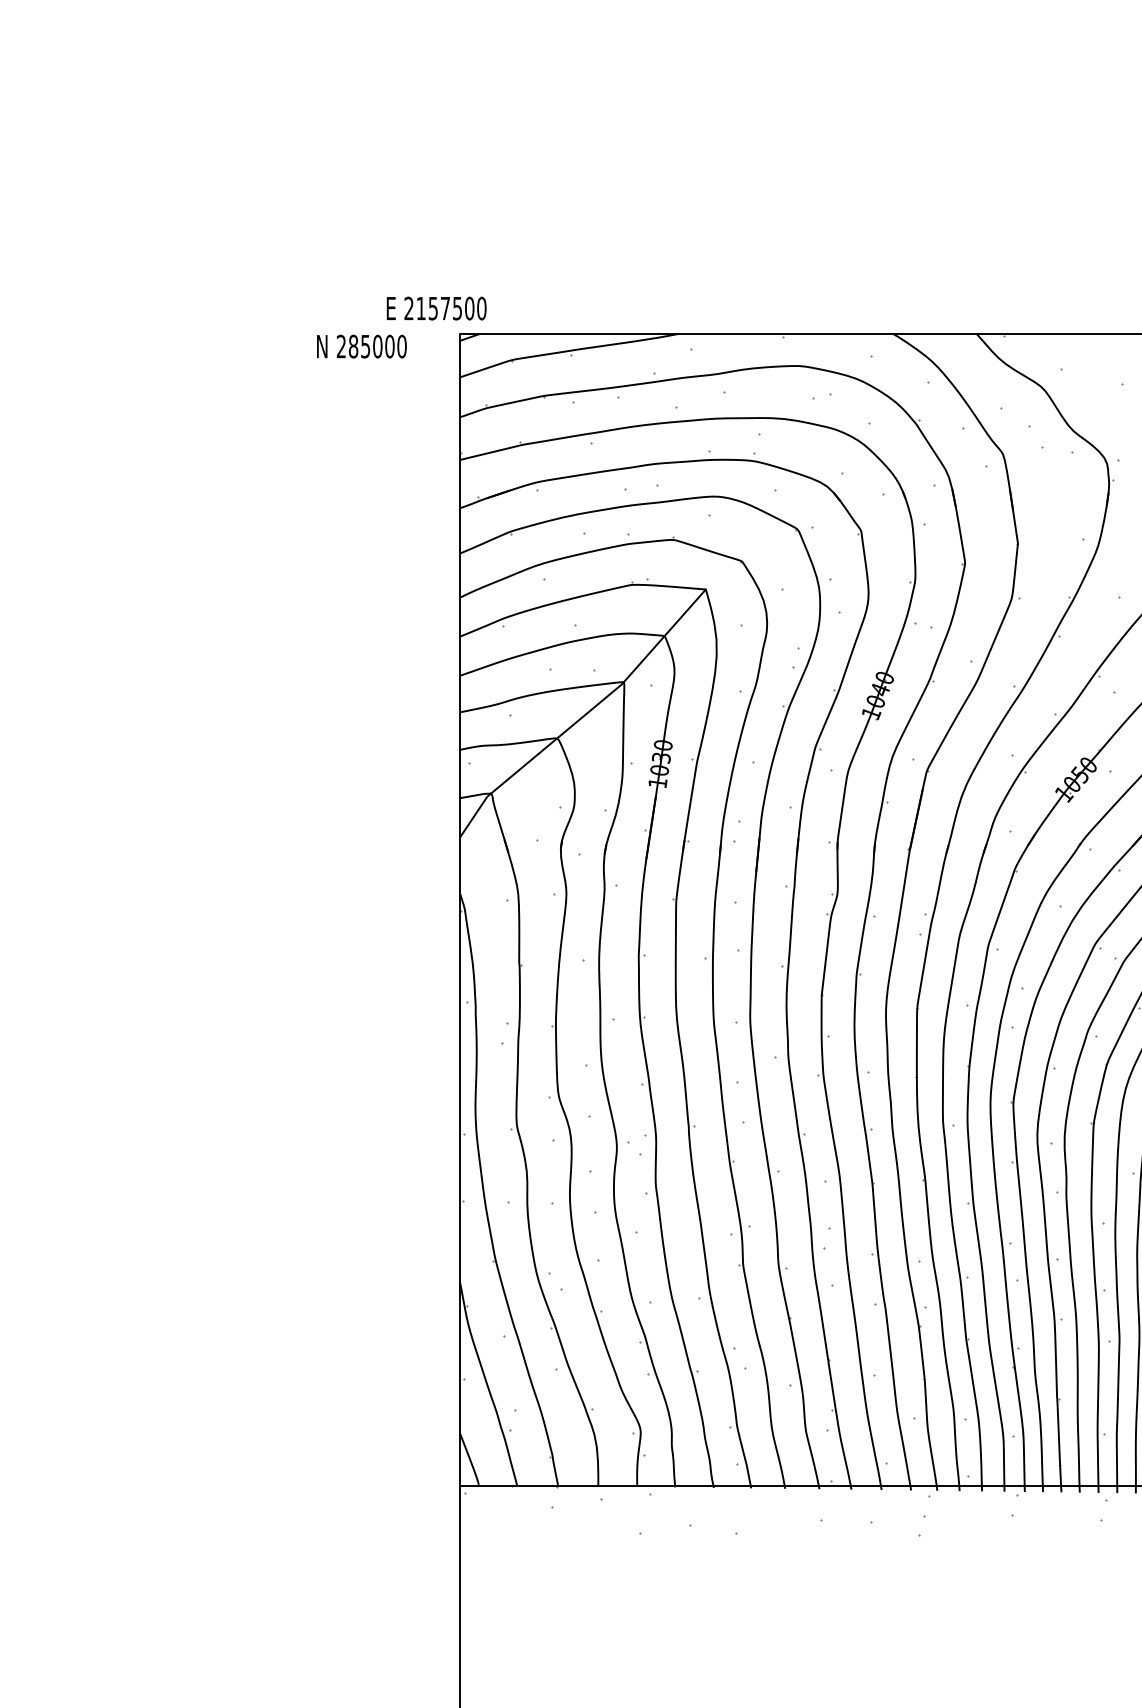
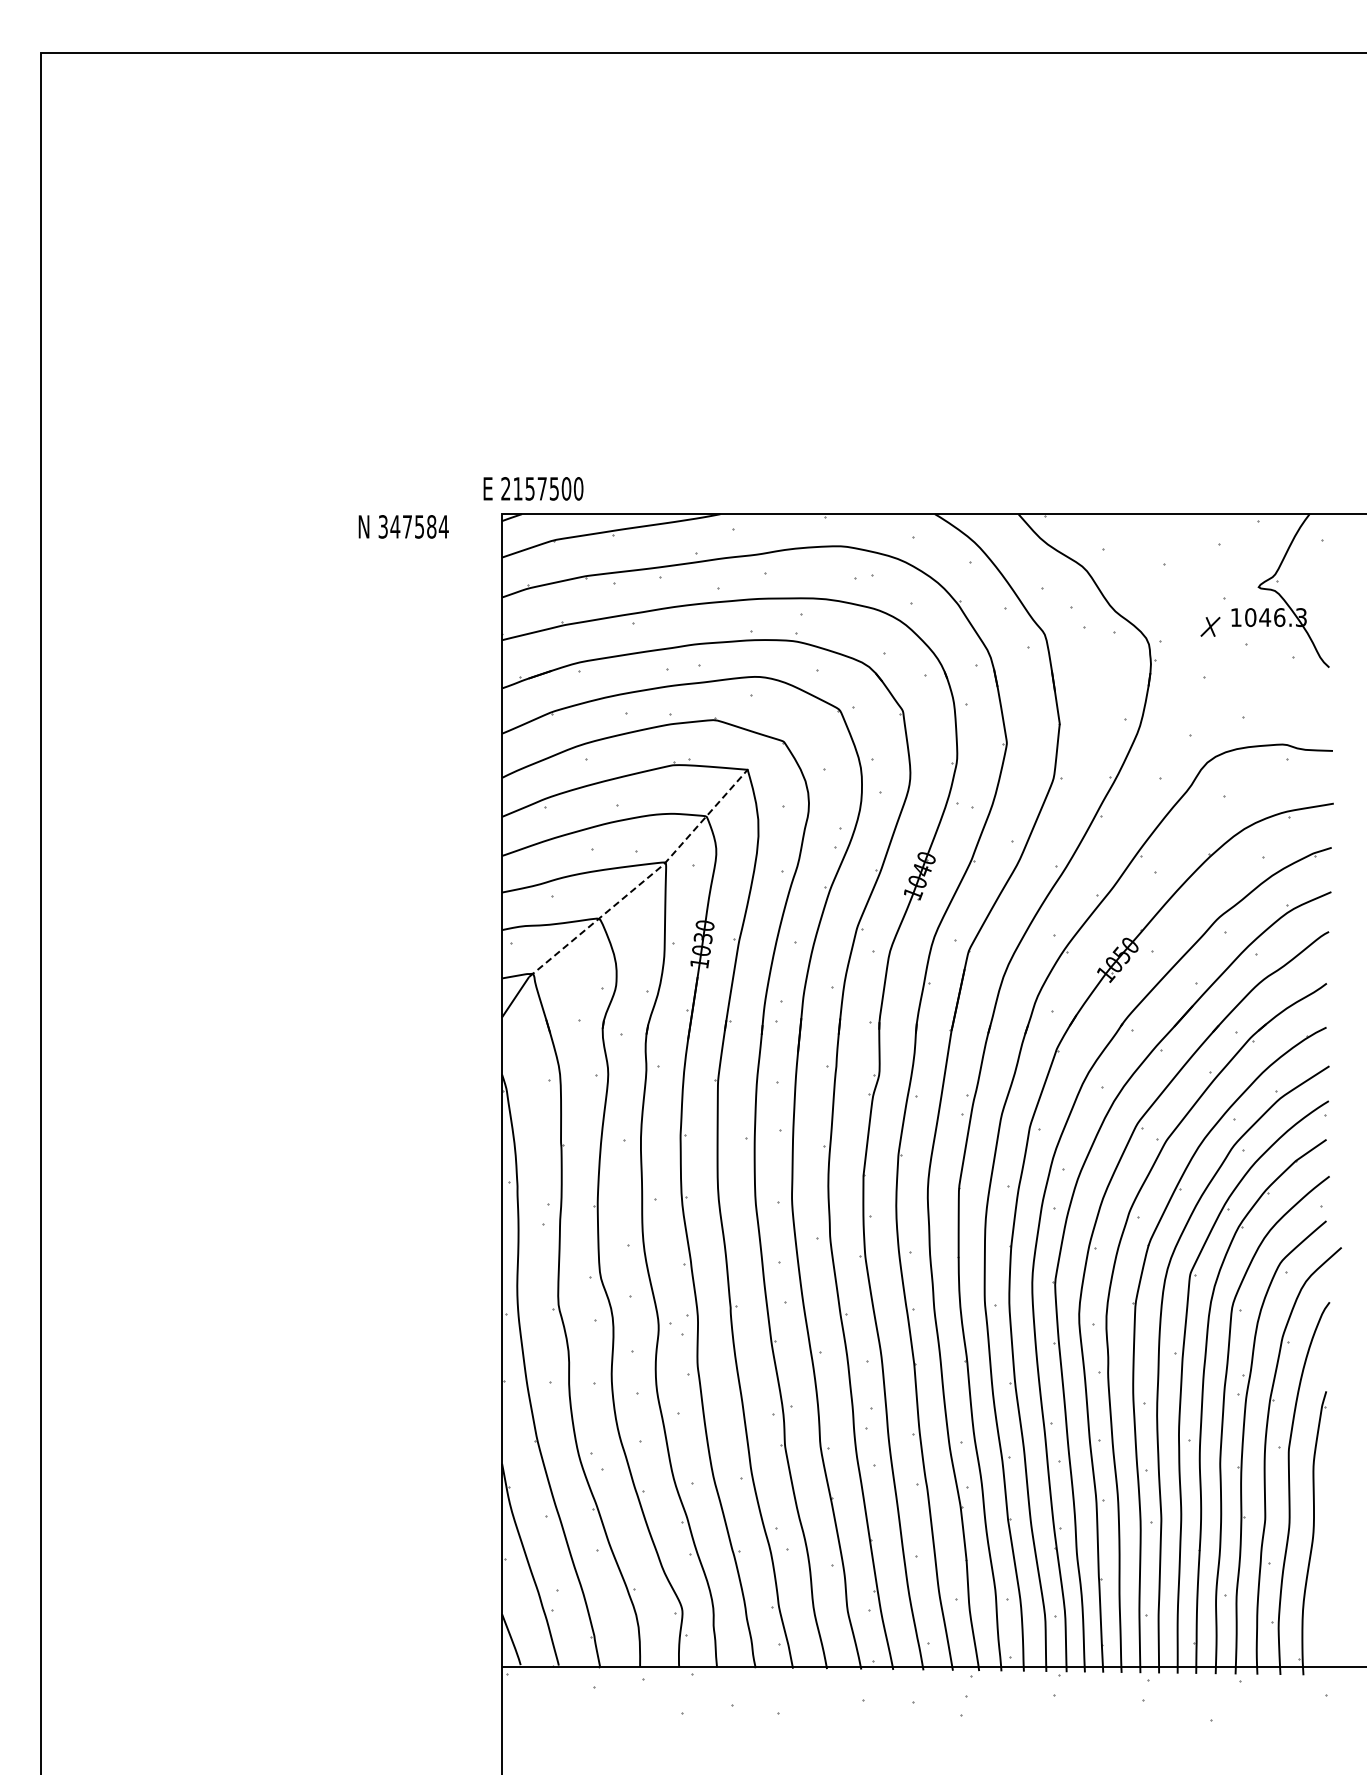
text: (436, 308) -> (533, 488), moved
text: (371, 346) -> (413, 526), 285000 -> 347584
line: (604, 699) -> (646, 879), solid -> dashed

